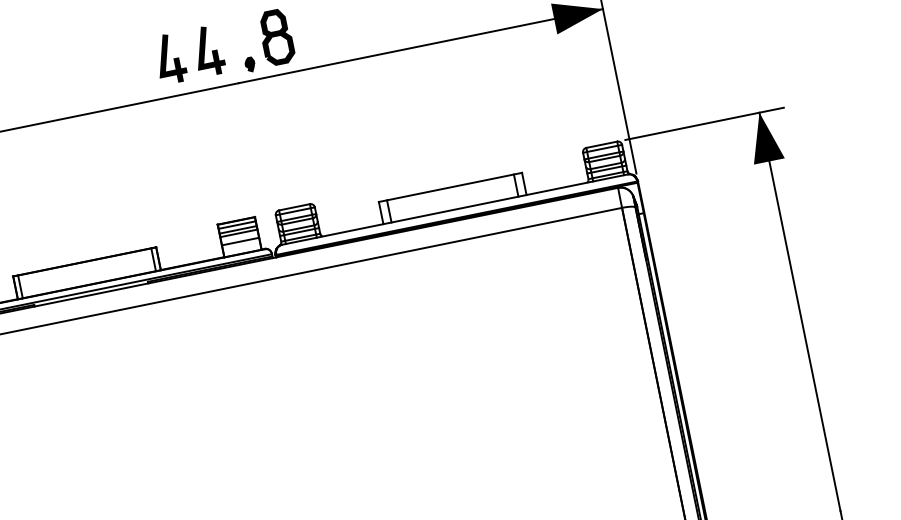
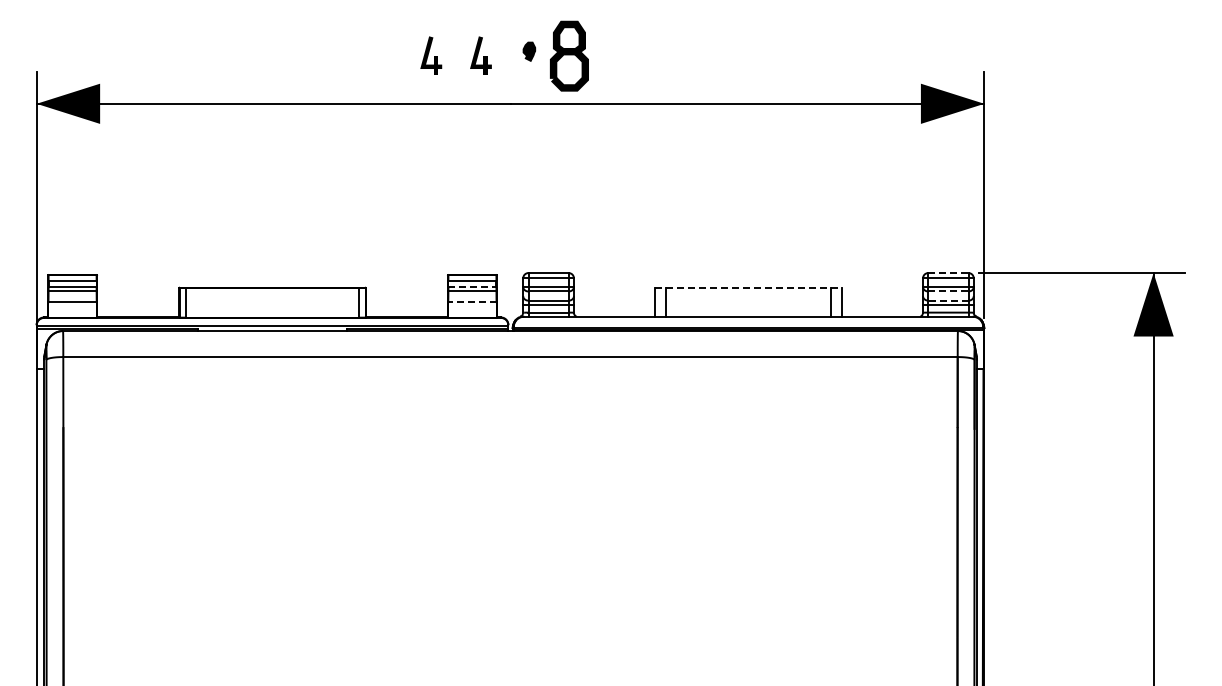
part: (208, 50) -> (480, 55), size x0.6
part: (170, 58) -> (431, 55), size x0.6
part: (250, 64) -> (529, 51), moved
line: (601, 145) -> (948, 273), solid -> dashed
line: (604, 158) -> (948, 291), solid -> dashed
line: (605, 166) -> (947, 300), solid -> dashed
line: (451, 186) -> (749, 287), solid -> dashed
line: (238, 229) -> (472, 286), solid -> dashed
line: (239, 241) -> (471, 302), solid -> dashed

